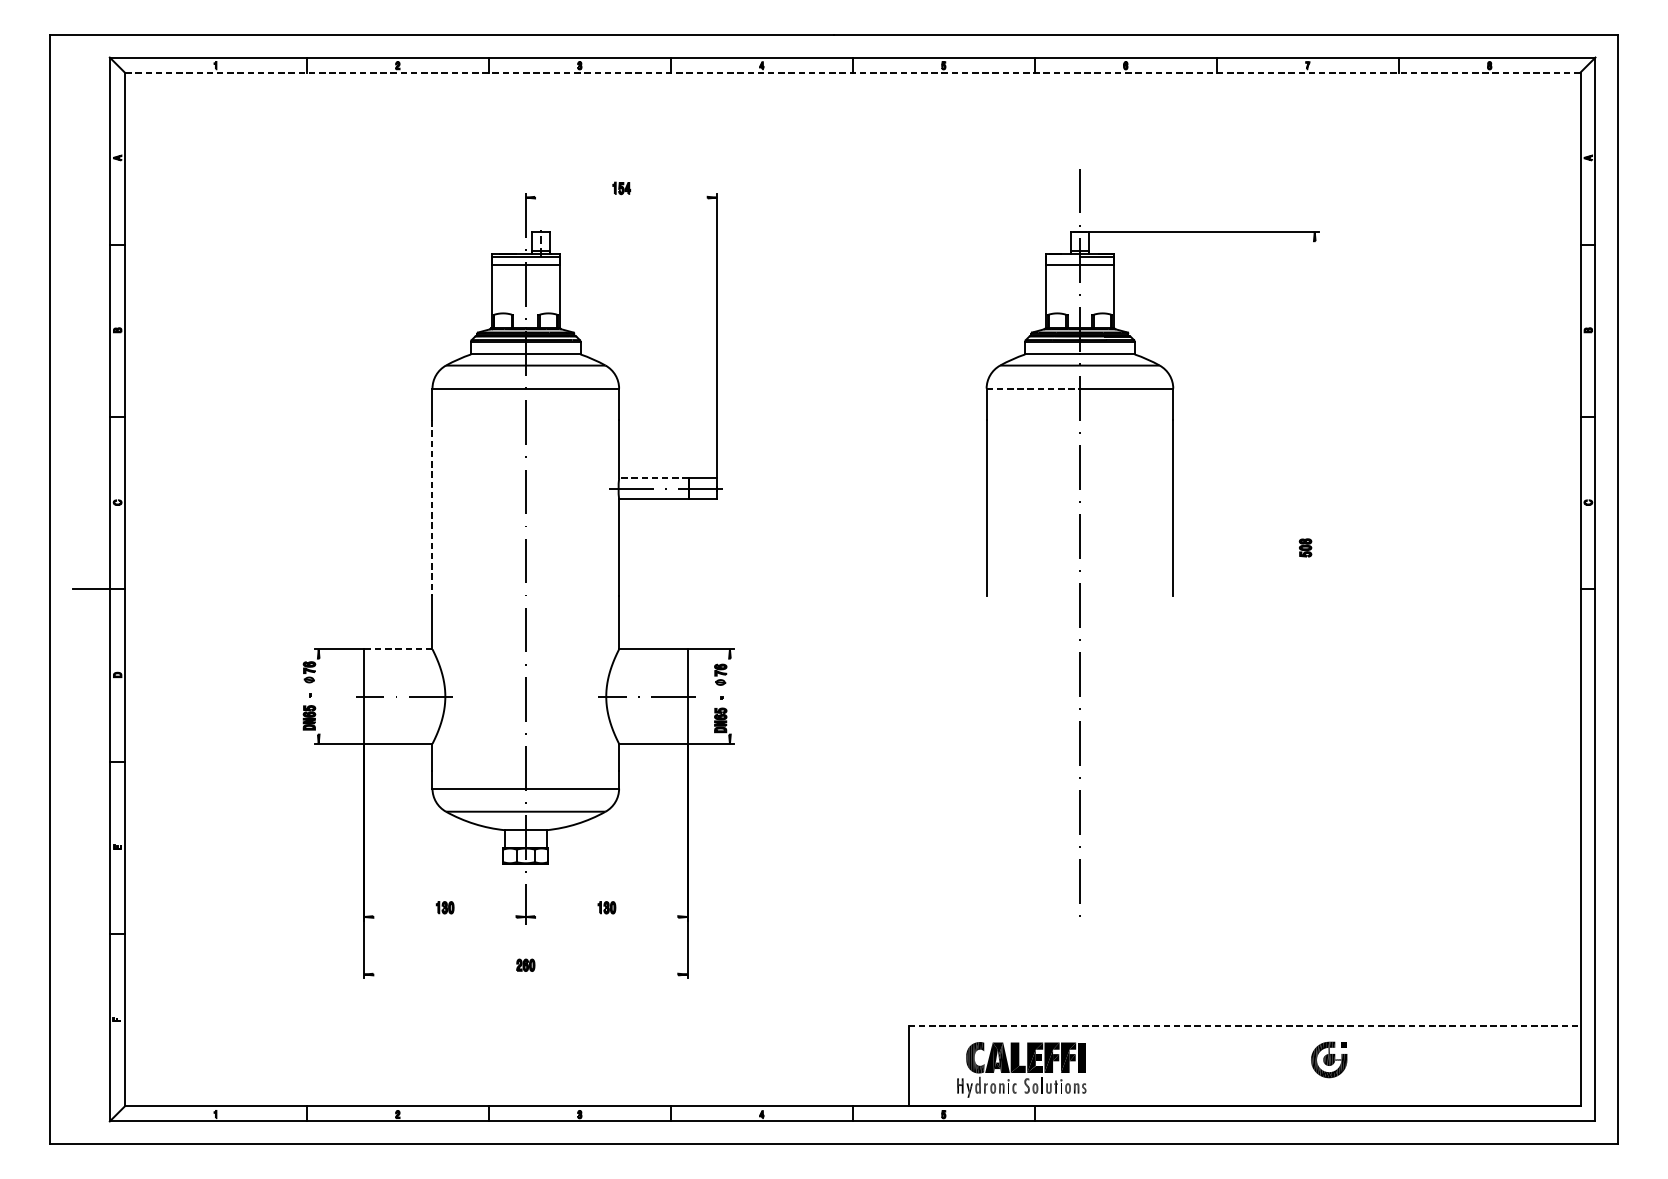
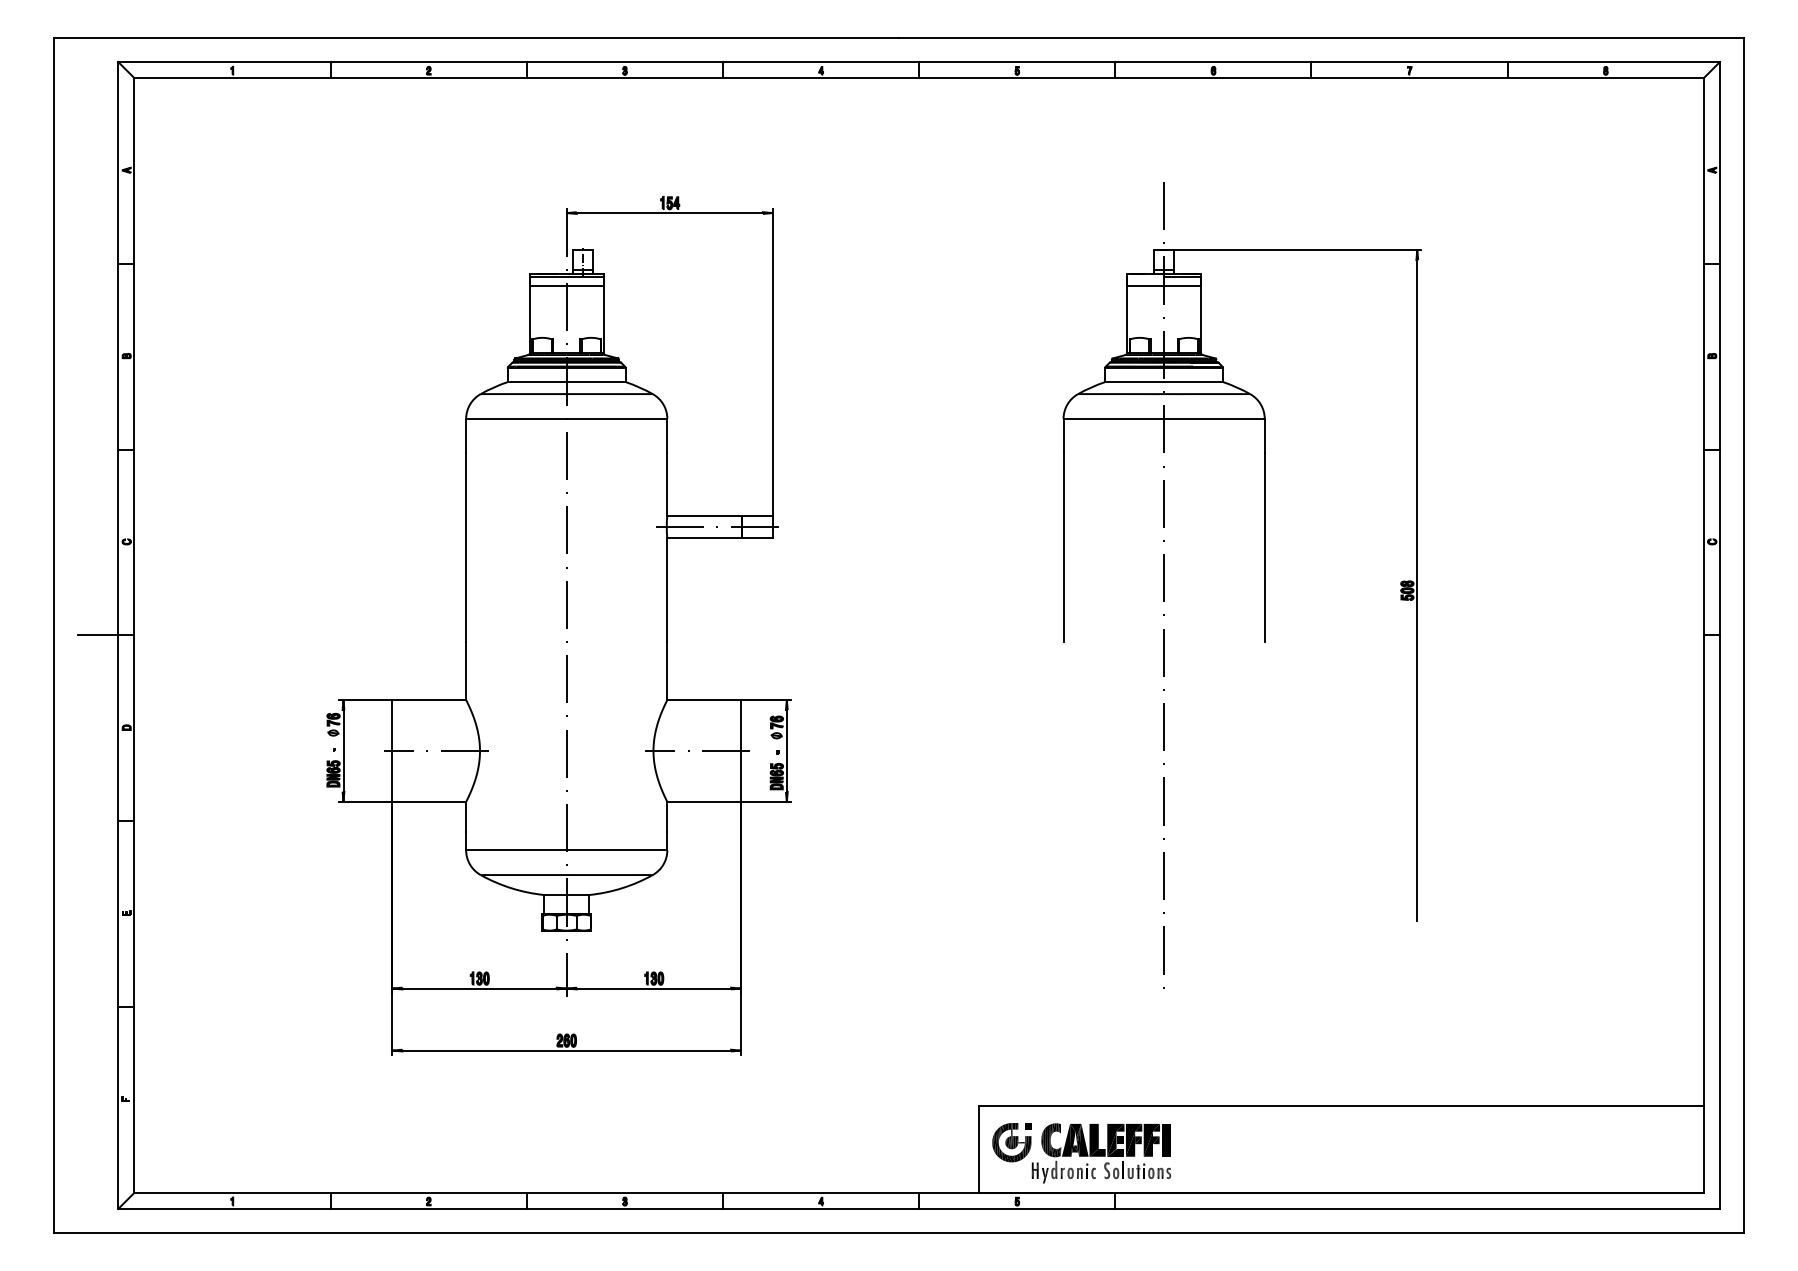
line: (853, 72) -> (919, 78), dashed -> solid
line: (621, 198) -> (669, 213), added
line: (1033, 388) -> (1114, 418), dashed -> solid
line: (653, 478) -> (704, 515), dashed -> solid
line: (432, 507) -> (466, 547), dashed -> solid
line: (1314, 547) -> (1417, 590), added
line: (398, 649) -> (429, 700), dashed -> solid
line: (318, 696) -> (343, 750), added
line: (729, 696) -> (786, 750), added
line: (444, 916) -> (479, 988), added
line: (606, 916) -> (653, 988), added
line: (525, 974) -> (566, 1050), added
line: (1245, 1026) -> (1342, 1106), dashed -> solid
part: (1328, 1059) -> (1011, 1142), moved

